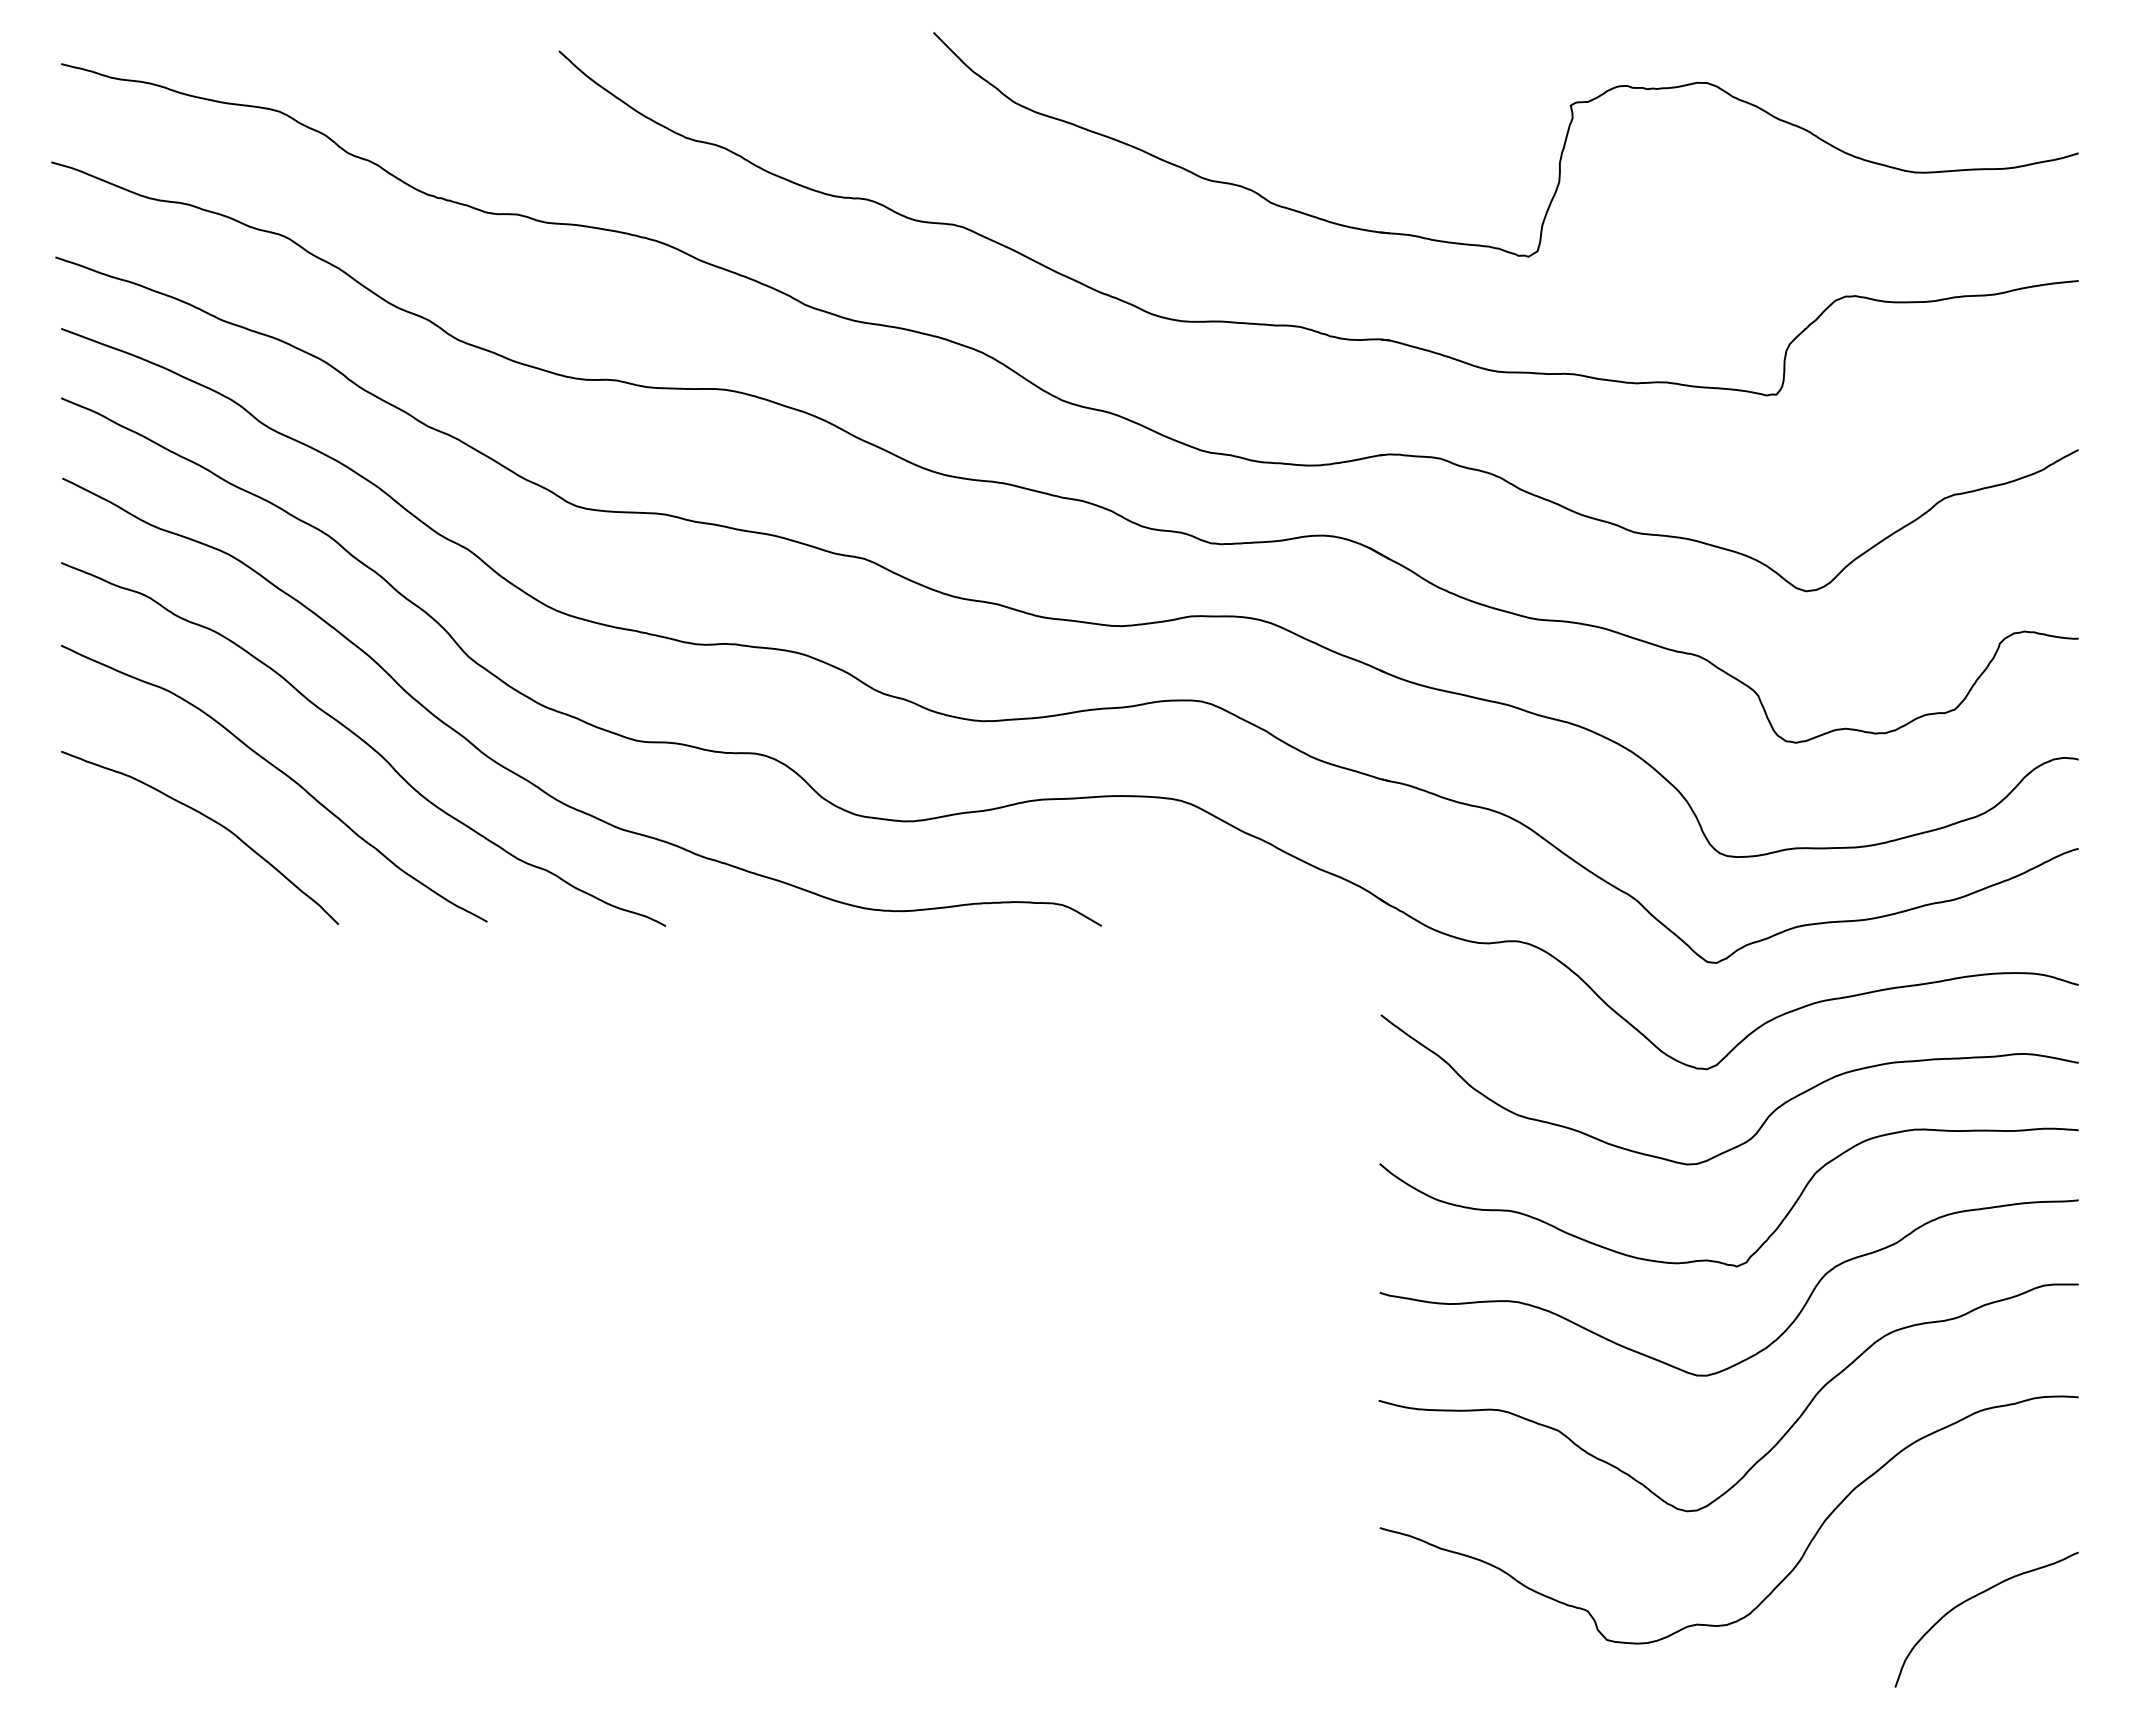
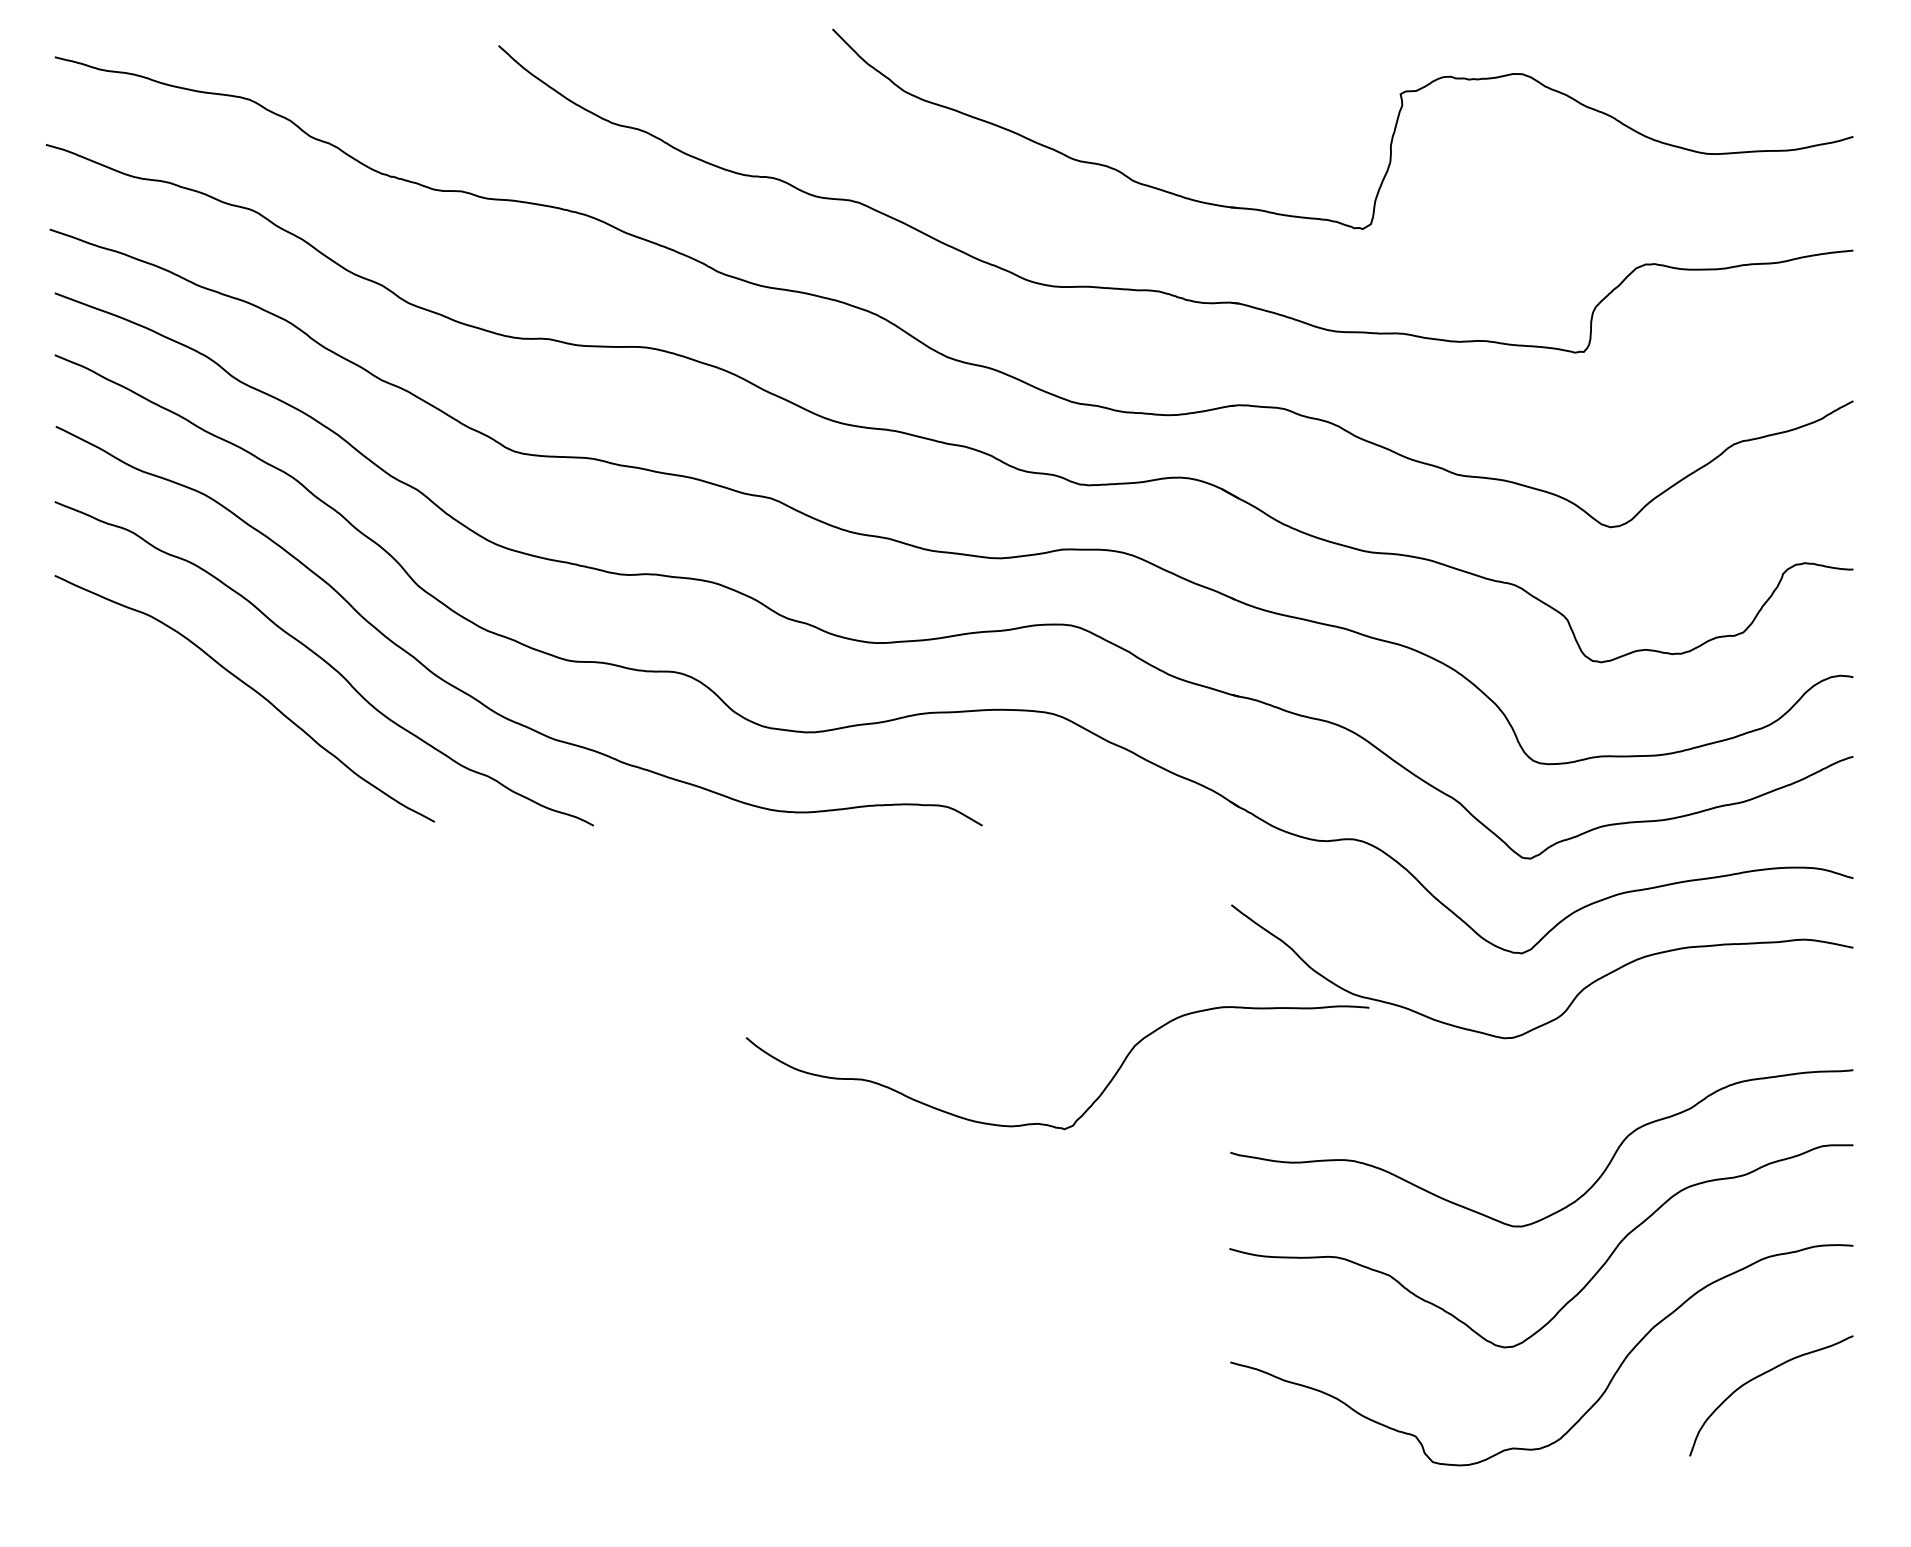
curve: (209, 819) -> (187, 730), removed
curve: (1768, 1236) -> (1092, 1102), moved
curve: (1975, 1597) -> (1761, 1376), moved

